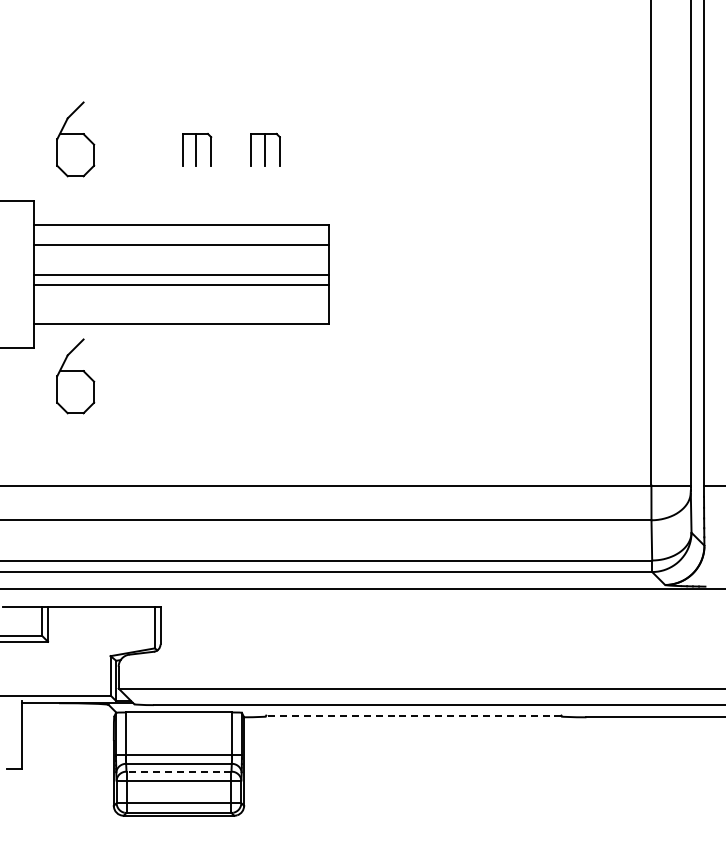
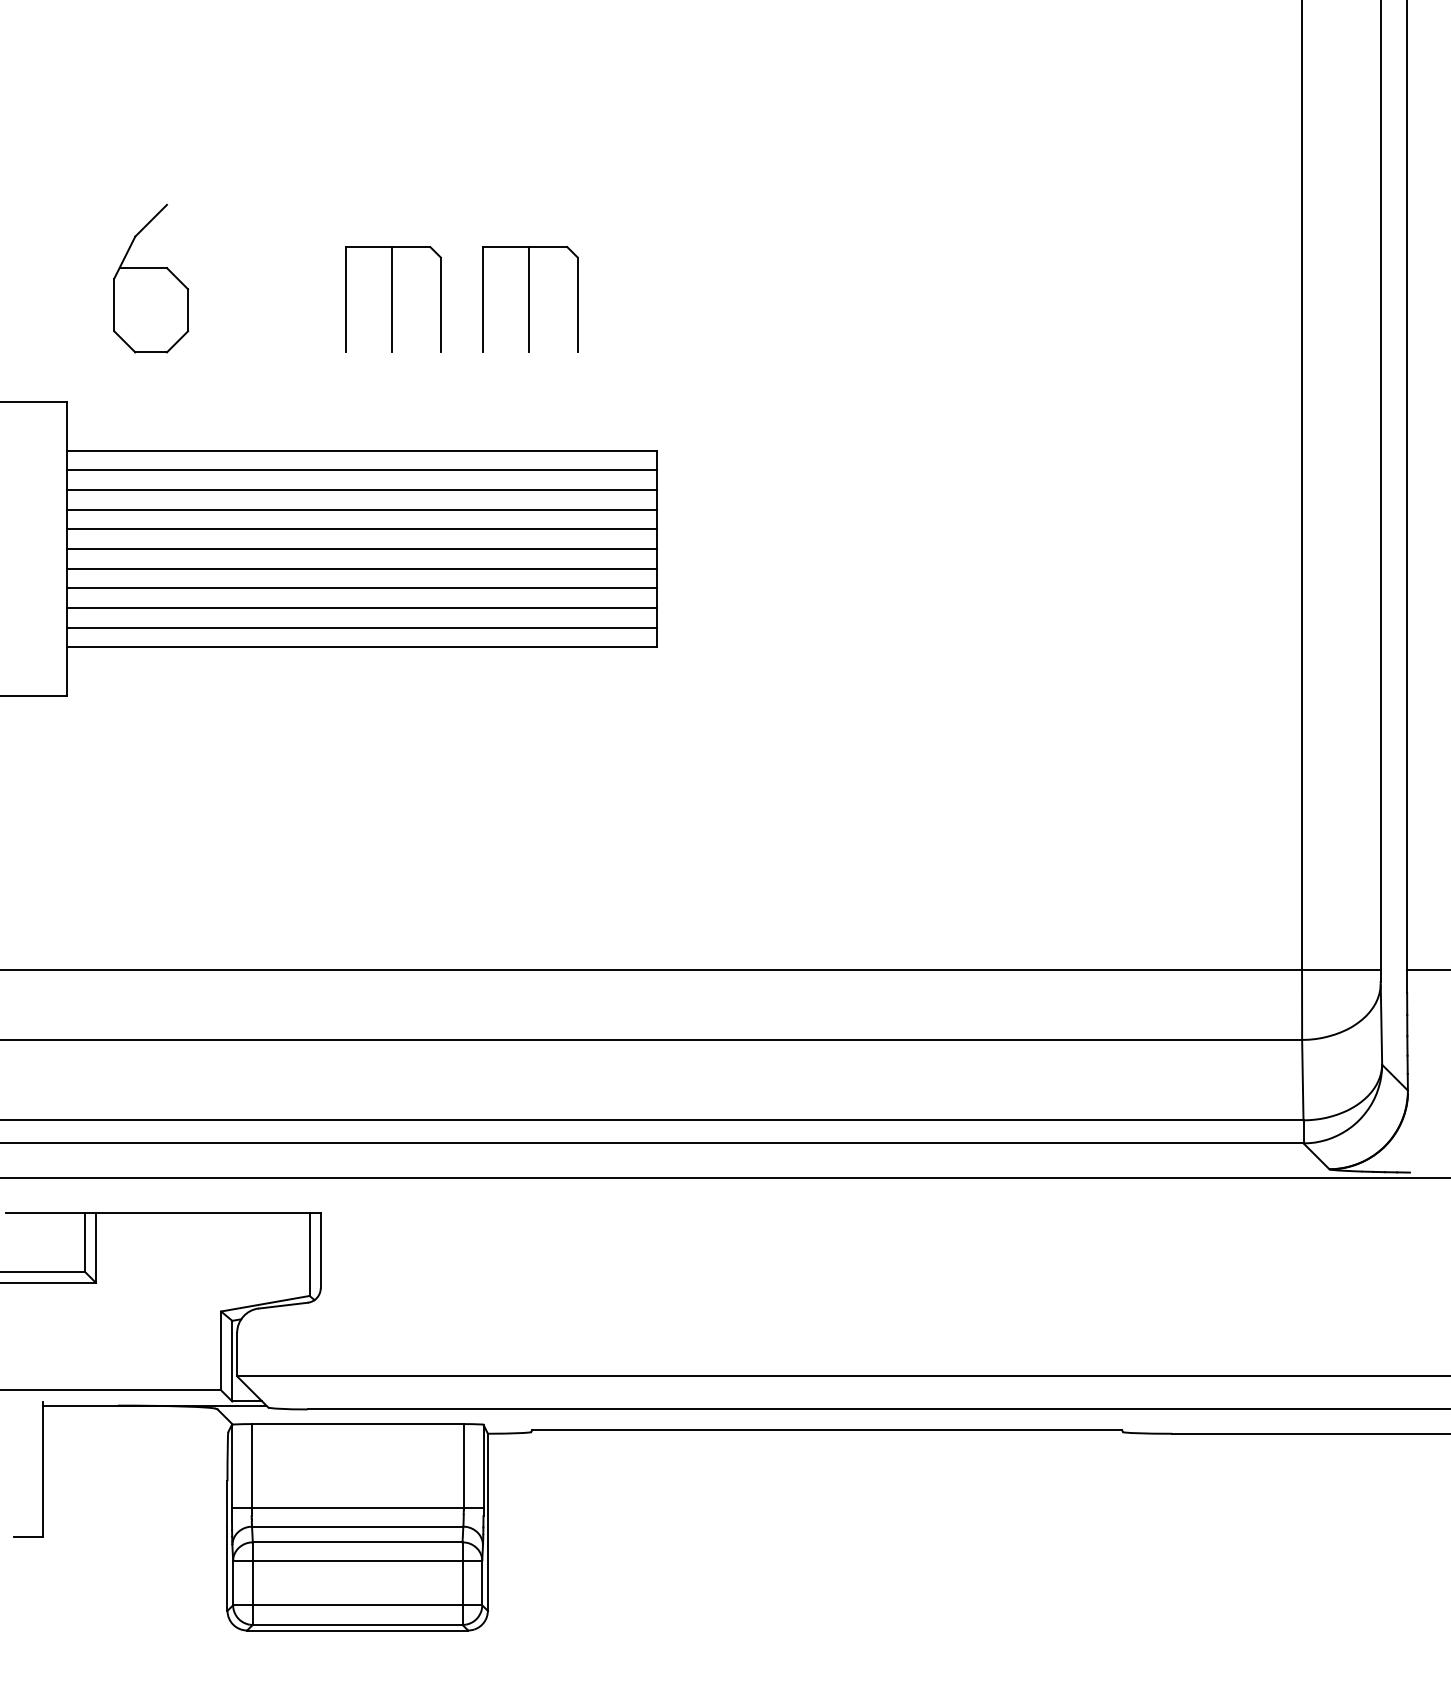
part: (196, 149) -> (392, 298), size x1.67
part: (265, 149) -> (530, 298), size x1.67
line: (180, 235) -> (360, 470), added
line: (180, 254) -> (360, 508), added
line: (180, 264) -> (360, 528), added
line: (180, 294) -> (360, 588), added
line: (180, 304) -> (360, 608), added
line: (180, 314) -> (360, 628), added
part: (75, 376) -> (150, 752), removed
line: (413, 715) -> (826, 1430), dashed -> solid
line: (178, 771) -> (356, 1542), dashed -> solid

